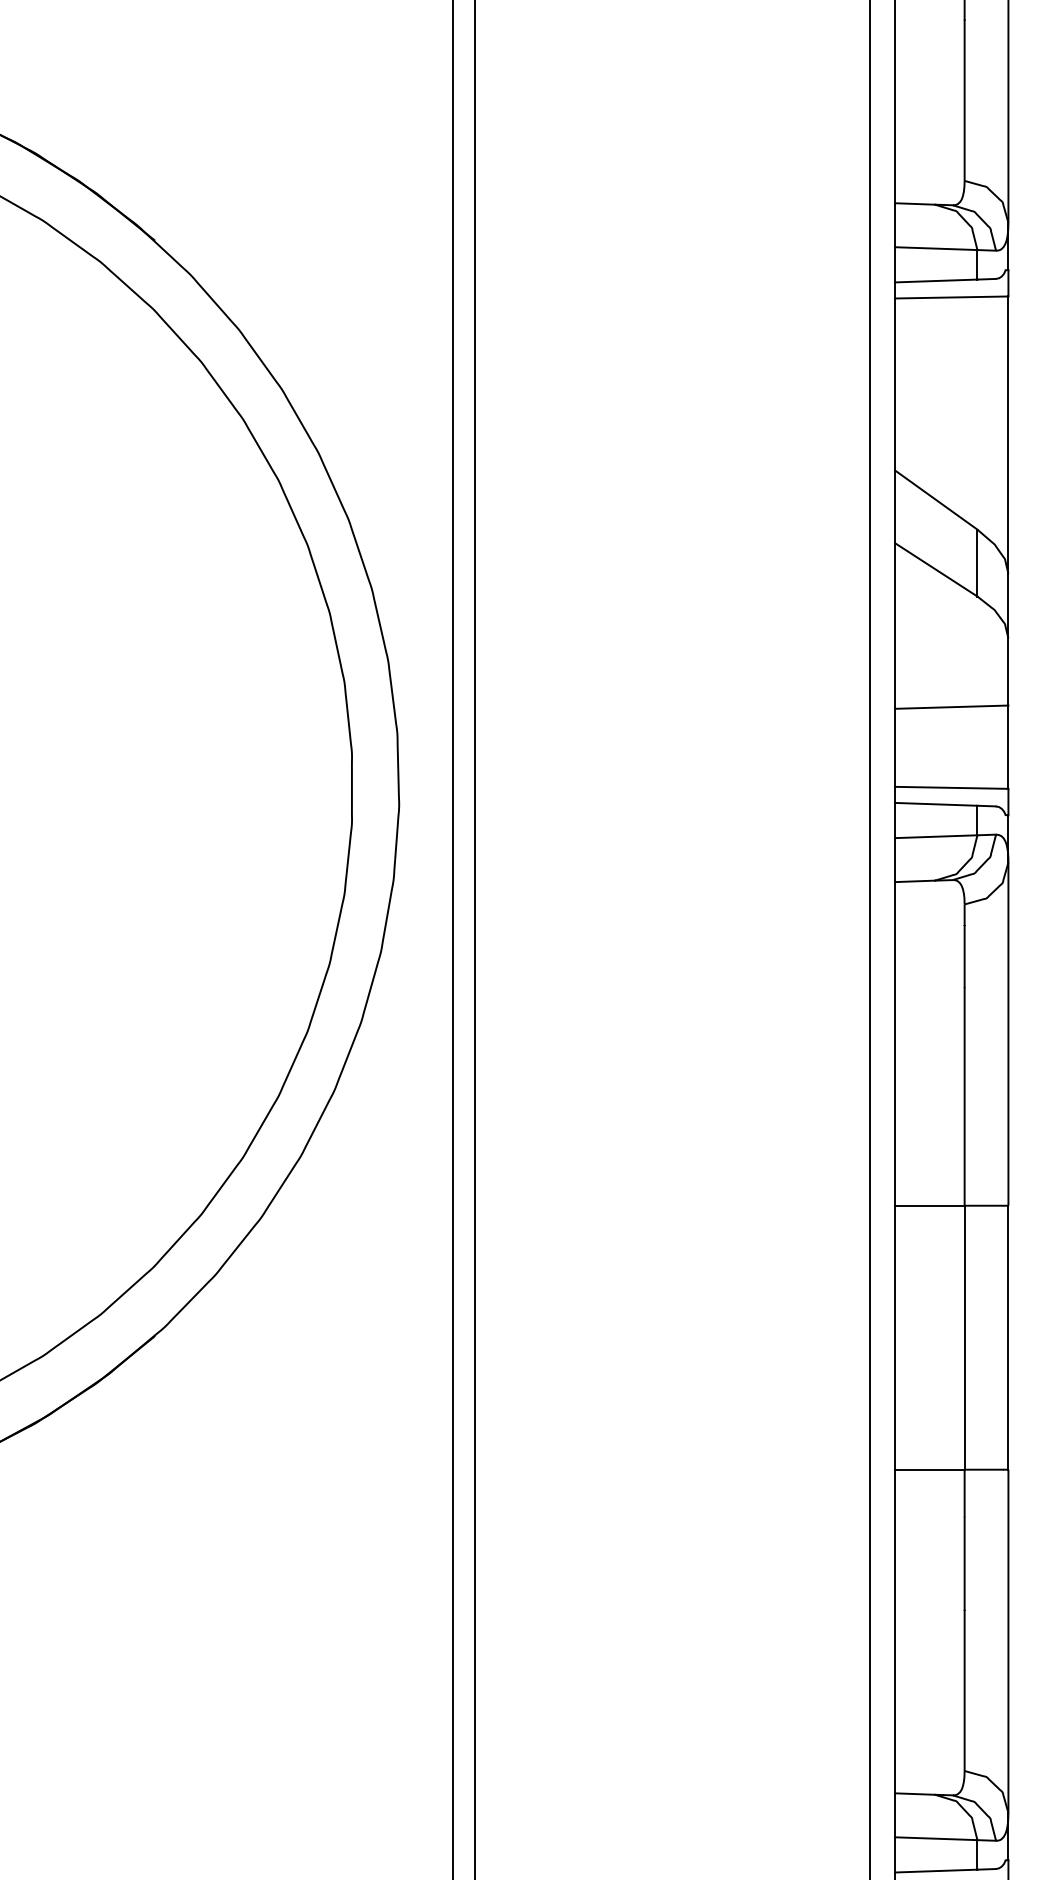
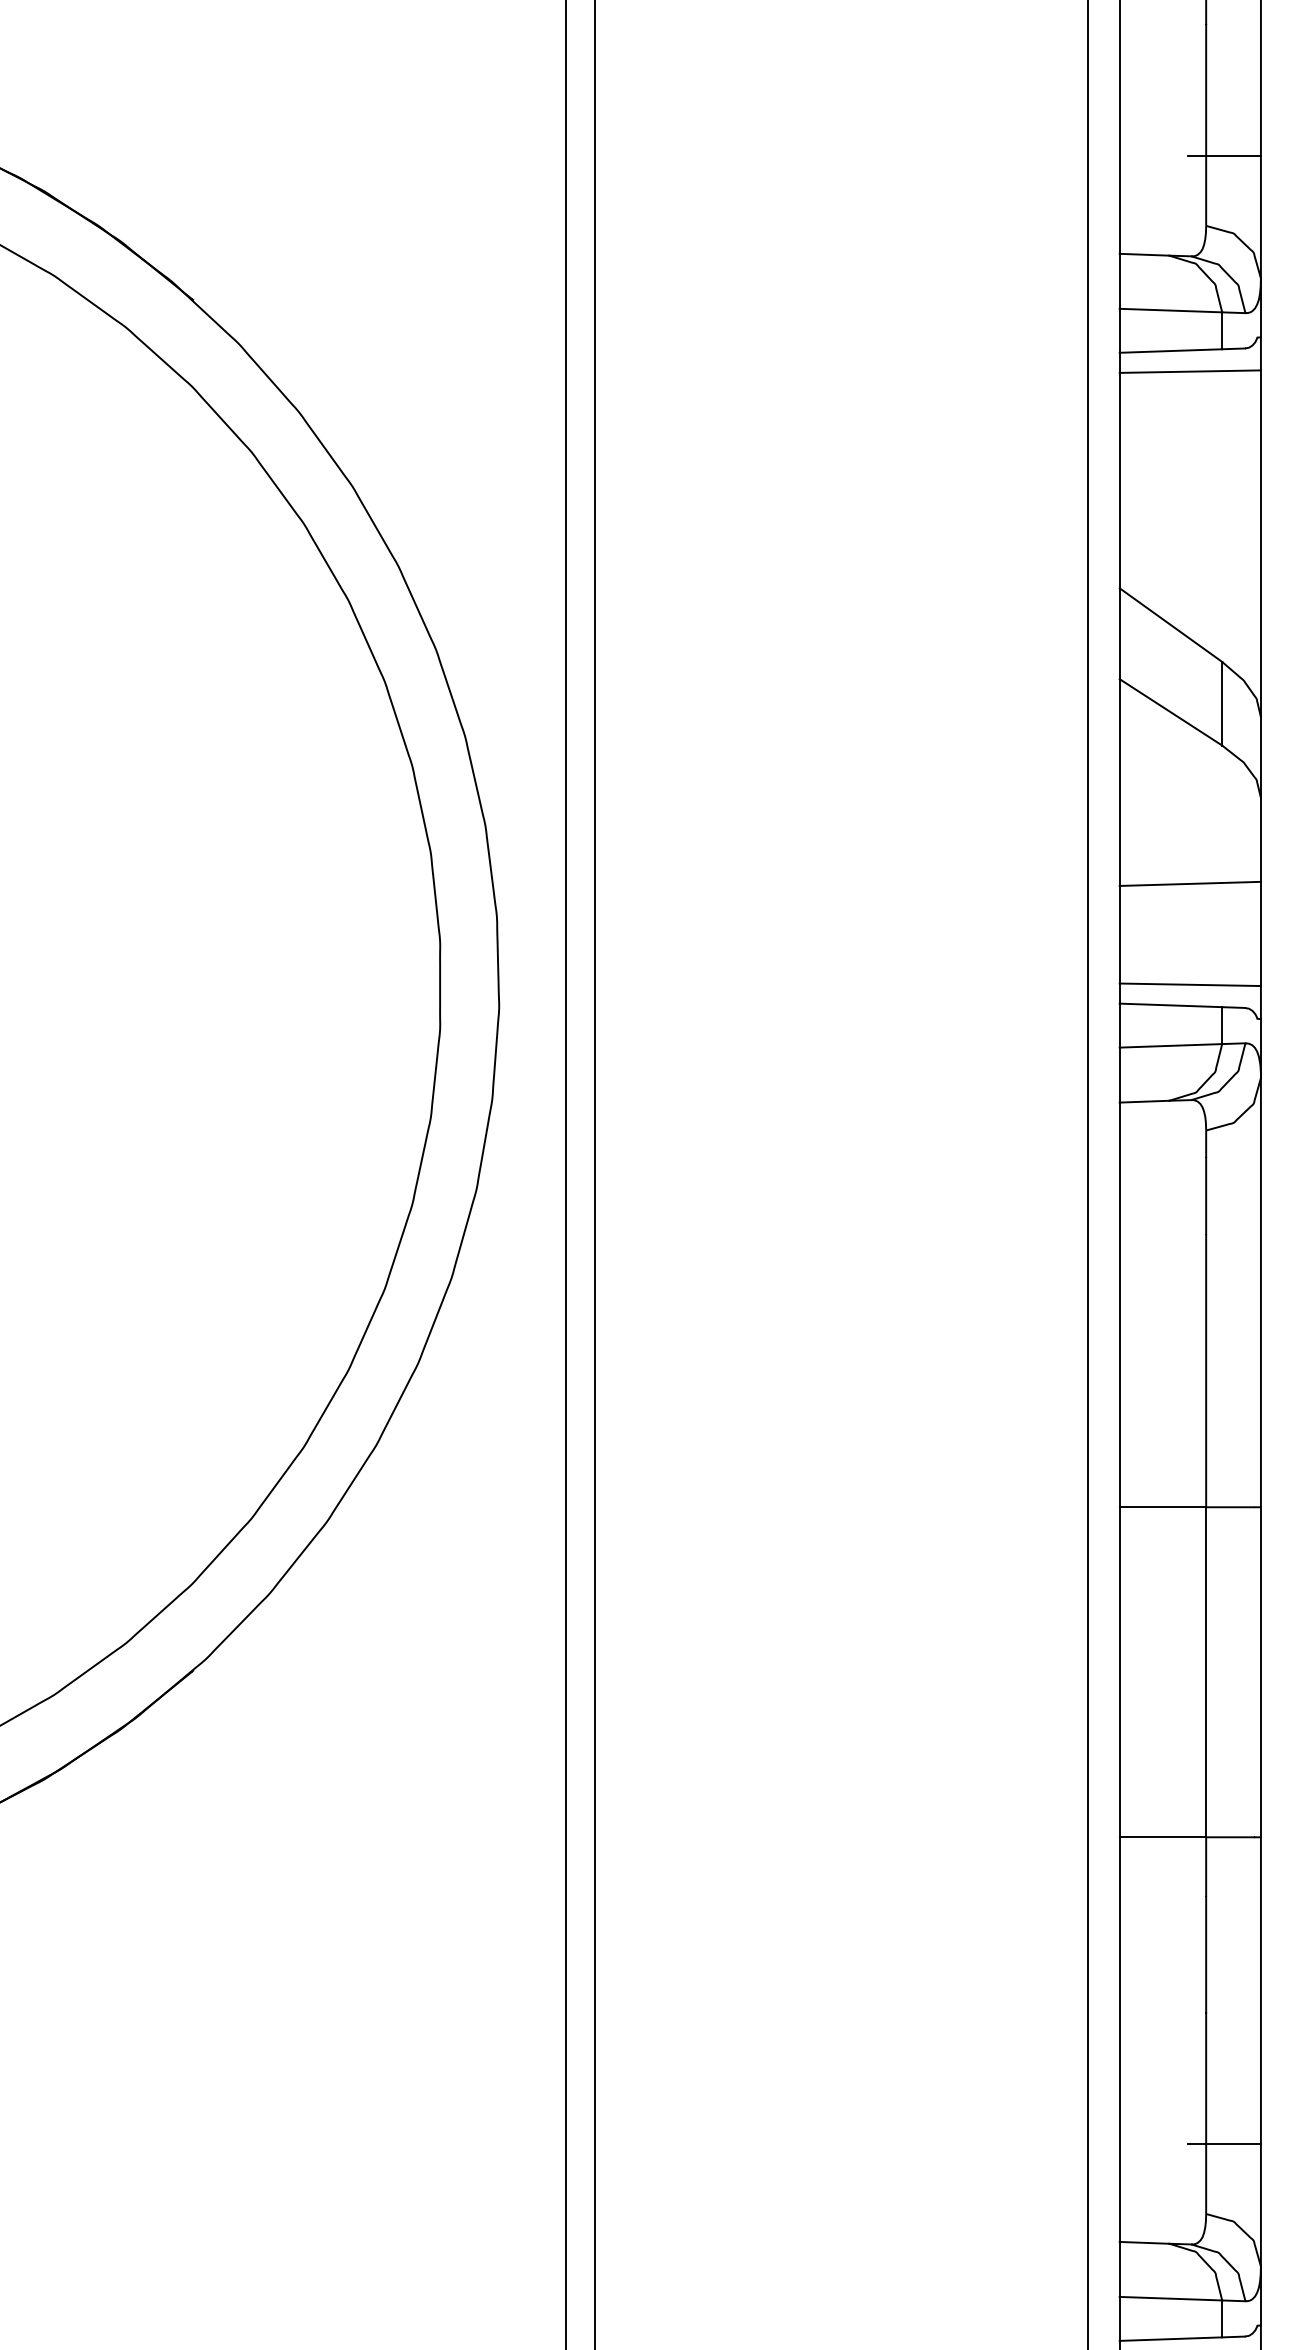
line: (979, 124) -> (1224, 155), added
line: (979, 1714) -> (1224, 2143), added

